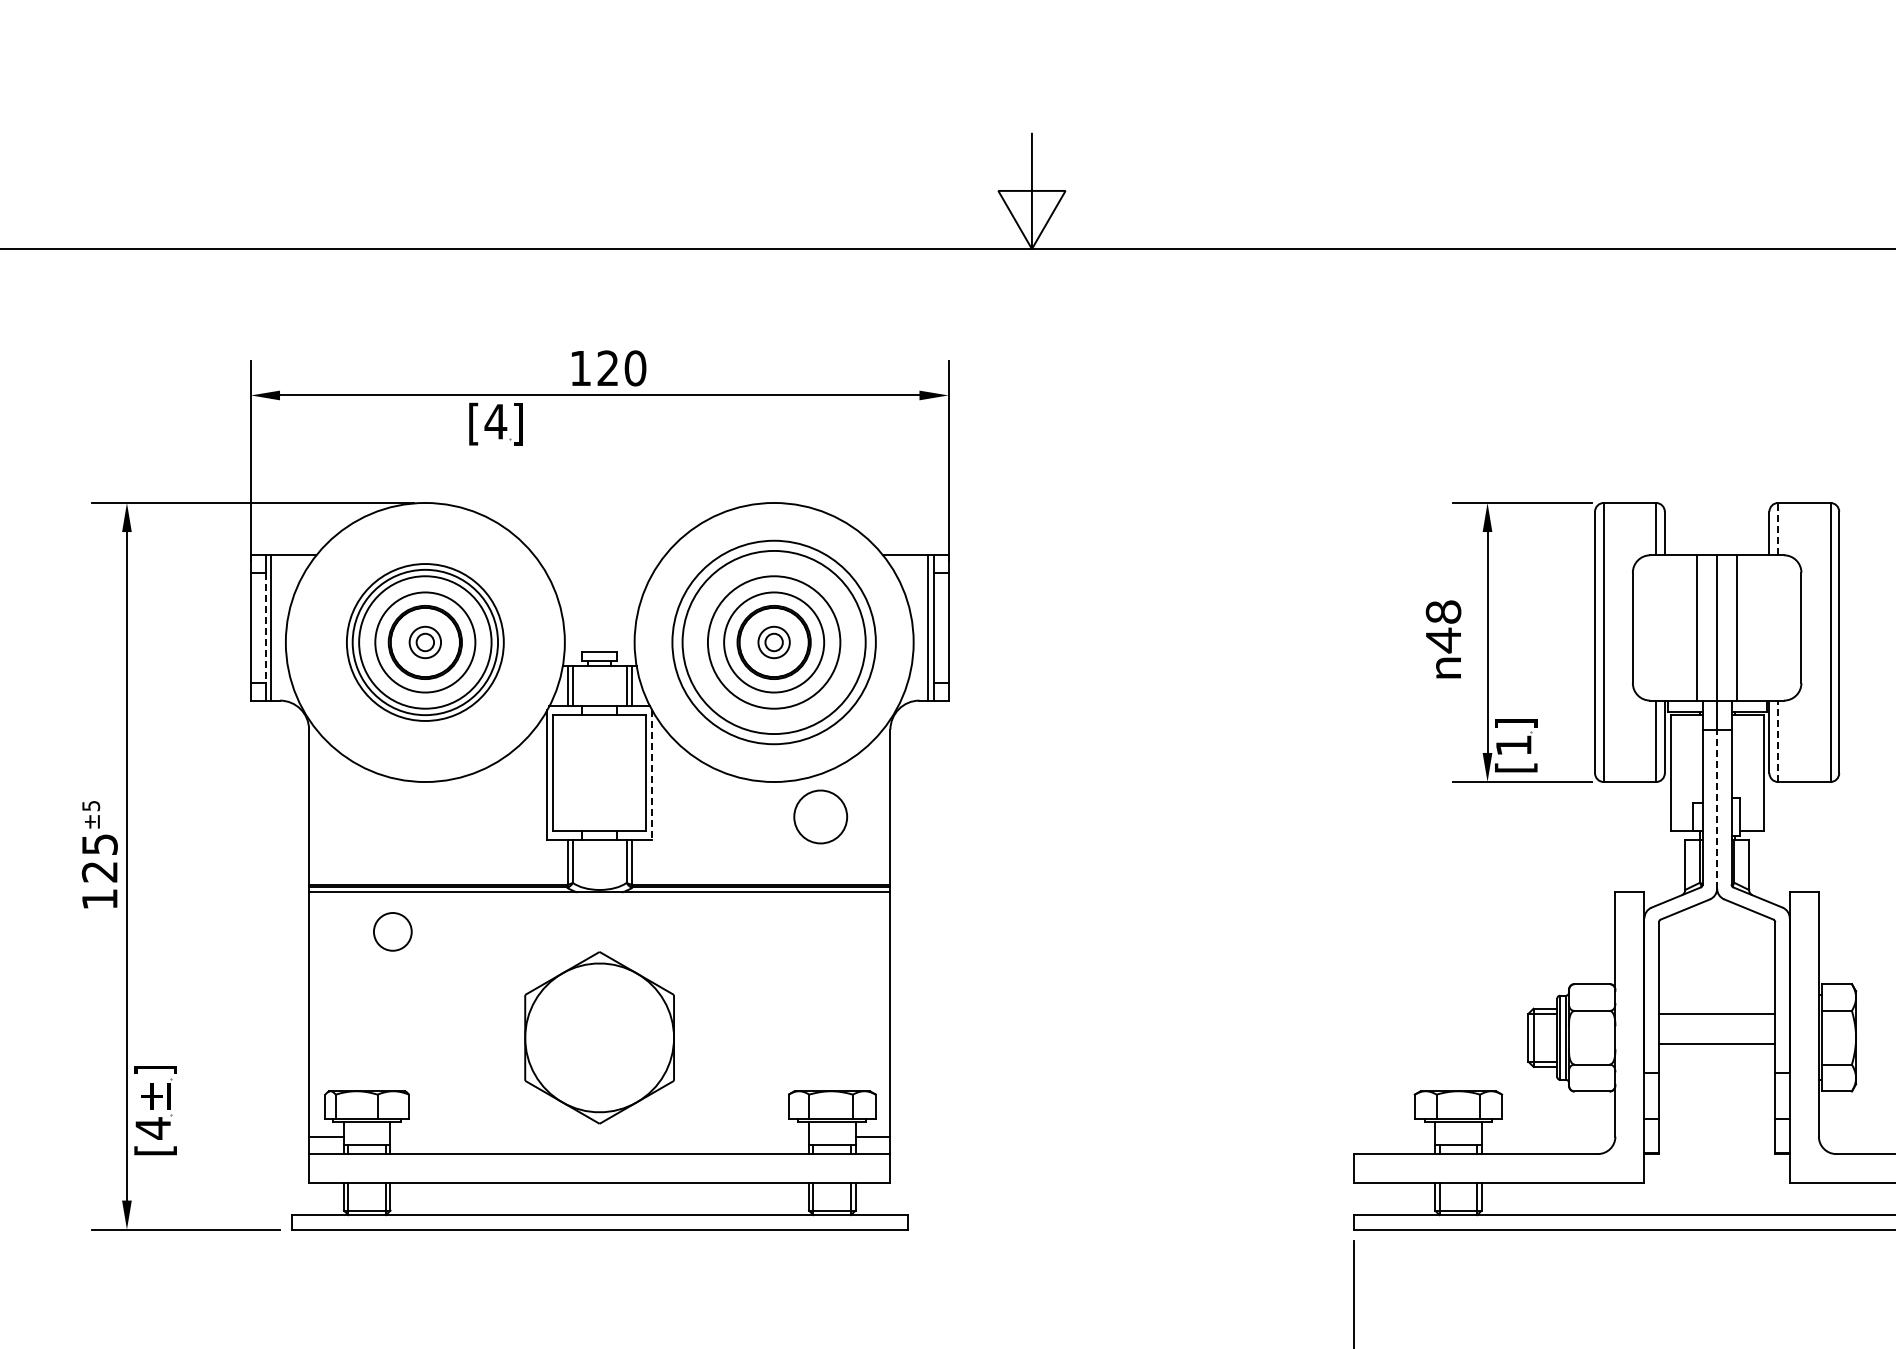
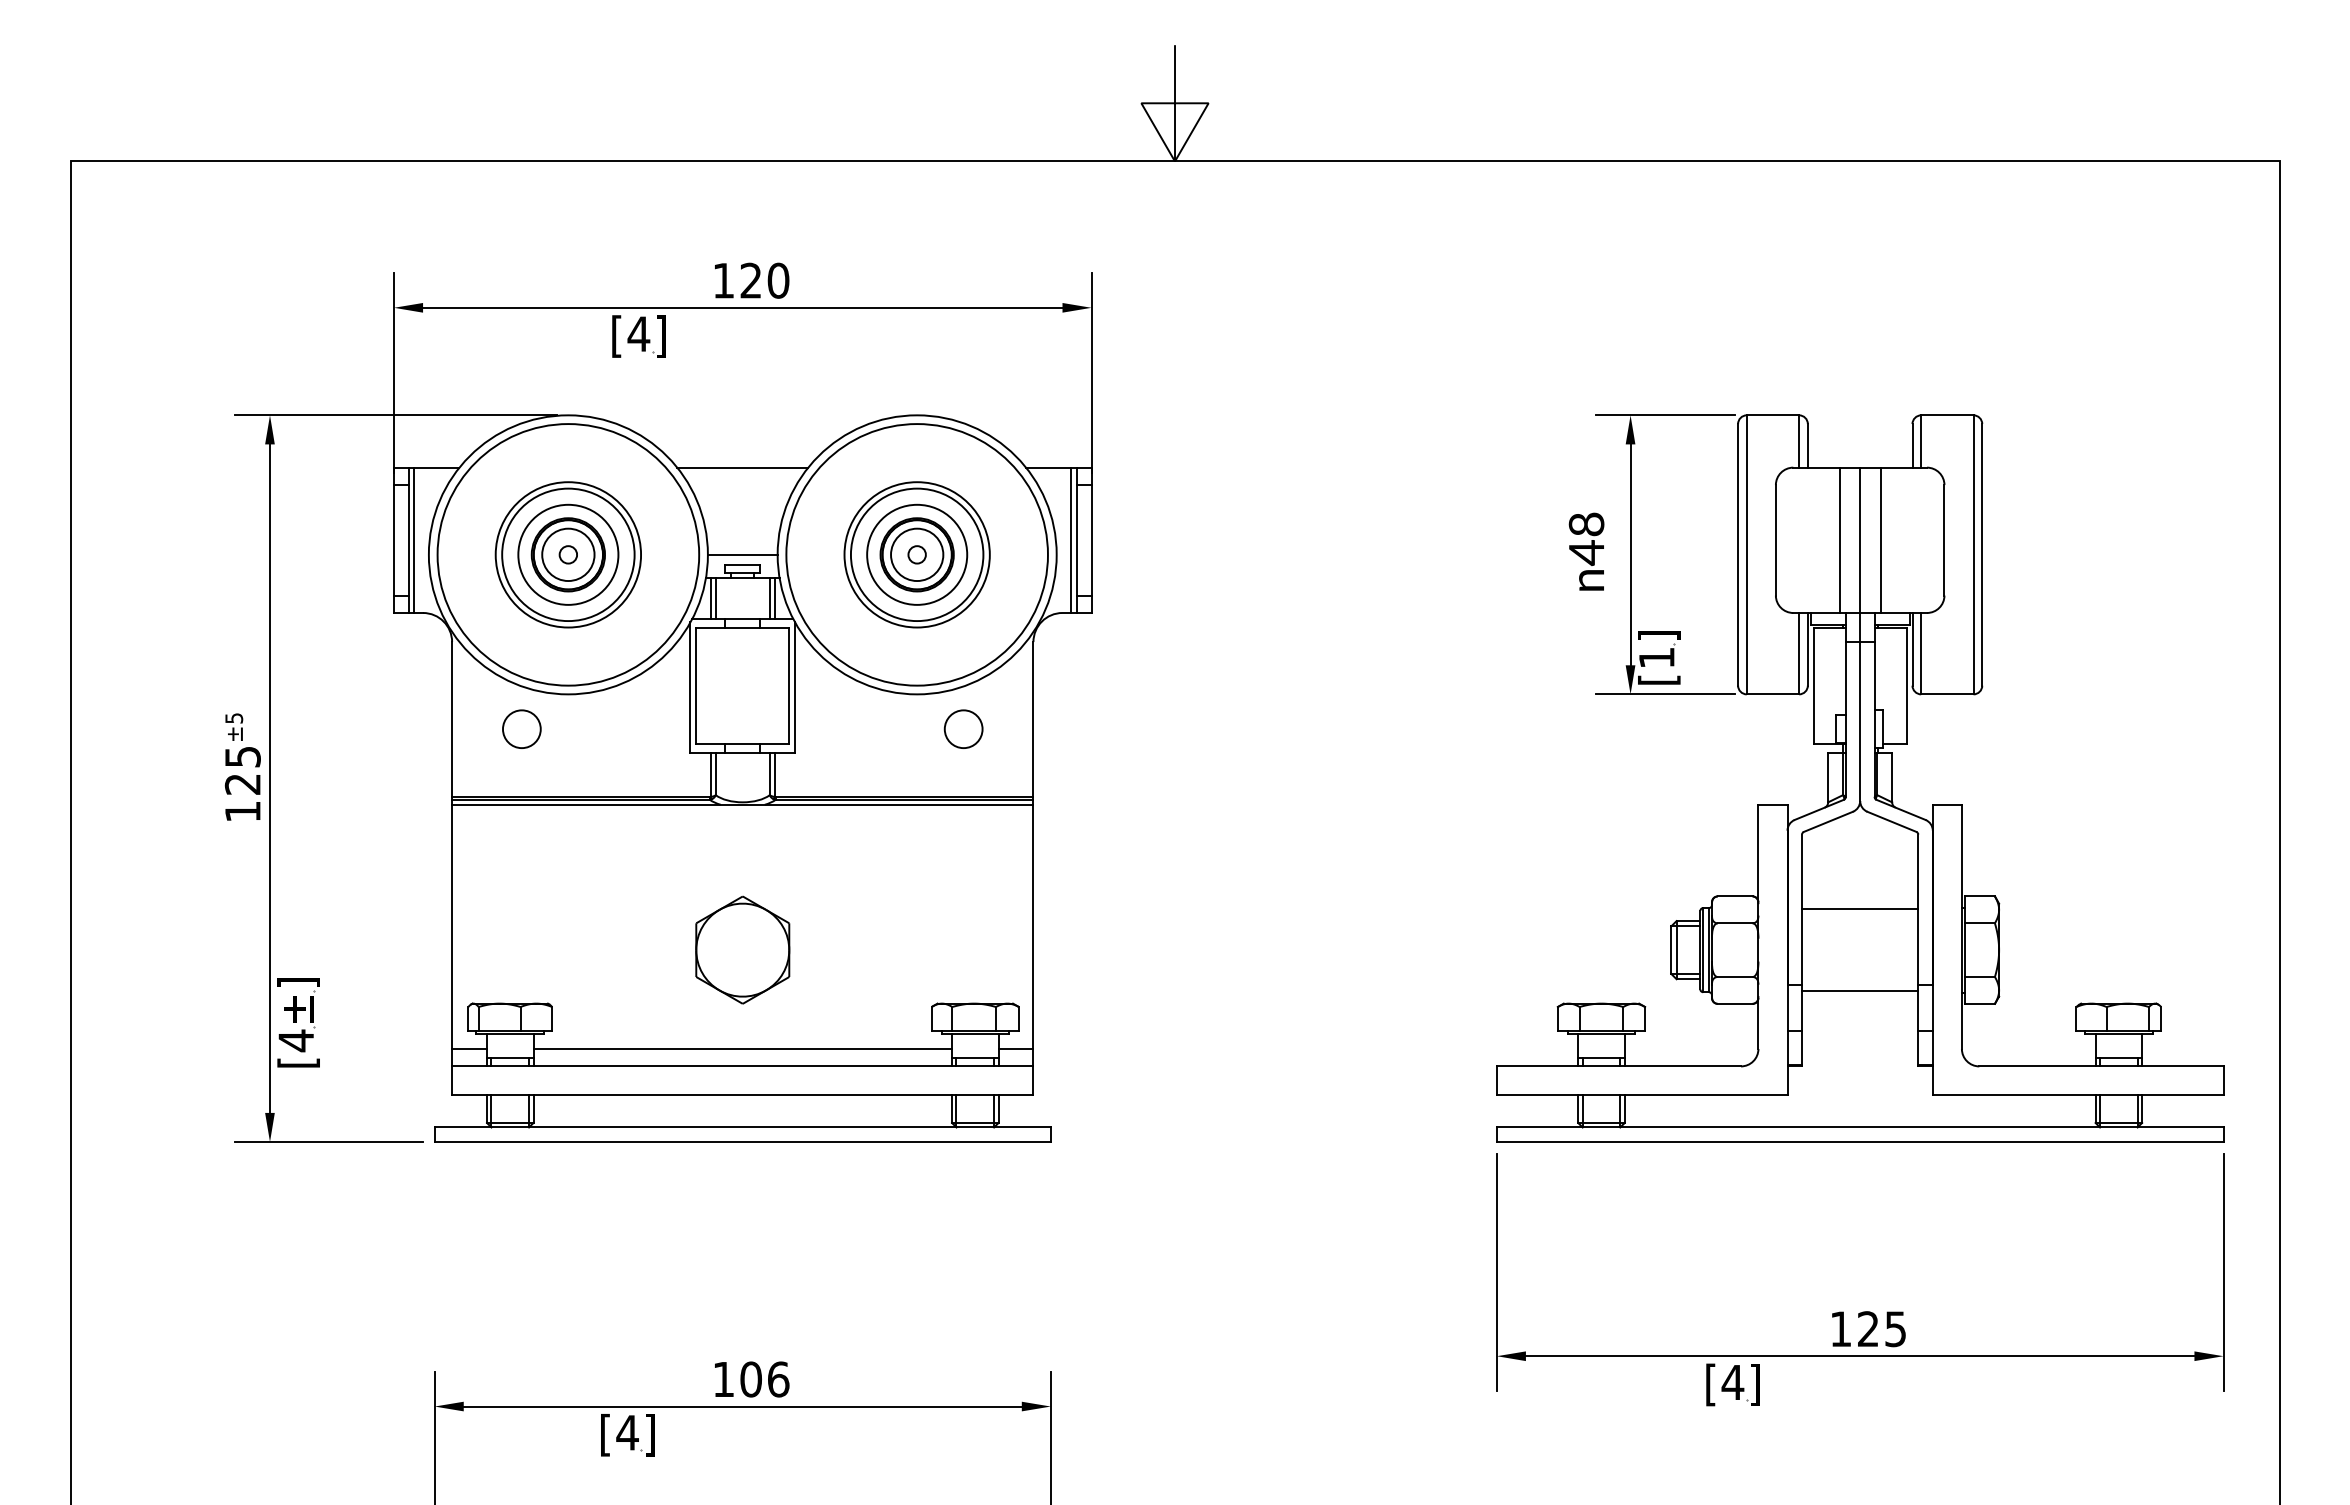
line: (1778, 529) -> (1921, 441), dashed -> solid
line: (599, 555) -> (742, 467), added
line: (265, 628) -> (408, 540), dashed -> solid
circle: (425, 642) -> (568, 554), size x1.67
circle: (425, 642) -> (568, 554), size x1.67
line: (599, 642) -> (742, 554), added
circle: (773, 642) -> (916, 554), size x0.71
circle: (773, 642) -> (916, 554), size x1.43
circle: (774, 642) -> (917, 554), size x1.67
line: (1778, 741) -> (1921, 653), dashed -> solid
line: (652, 775) -> (795, 687), dashed -> solid
line: (1717, 809) -> (1860, 721), dashed -> solid
circle: (820, 816) -> (963, 728), size x0.71
circle: (392, 931) -> (521, 728), moved
line: (1717, 1014) -> (1860, 990), moved
part: (599, 1037) -> (742, 949), size x0.62
line: (1717, 1044) -> (1860, 909), moved
line: (599, 1136) -> (742, 1048), added

